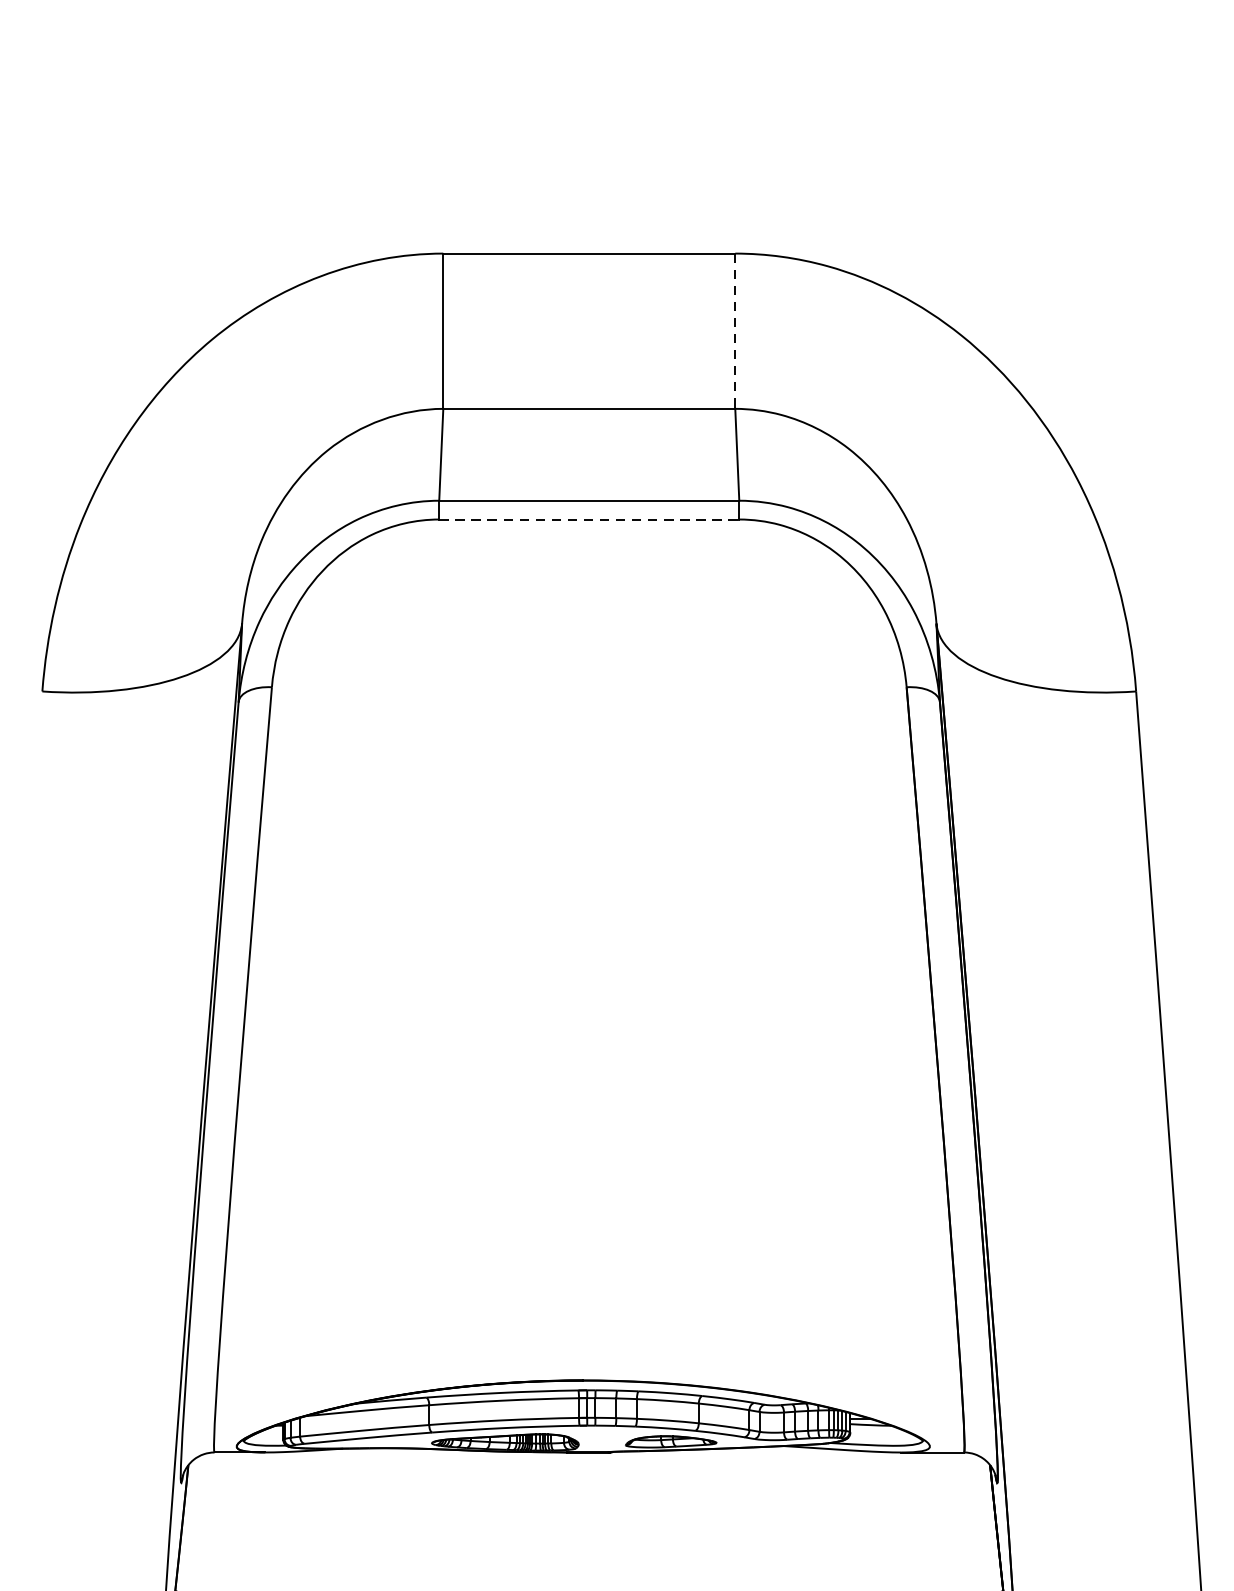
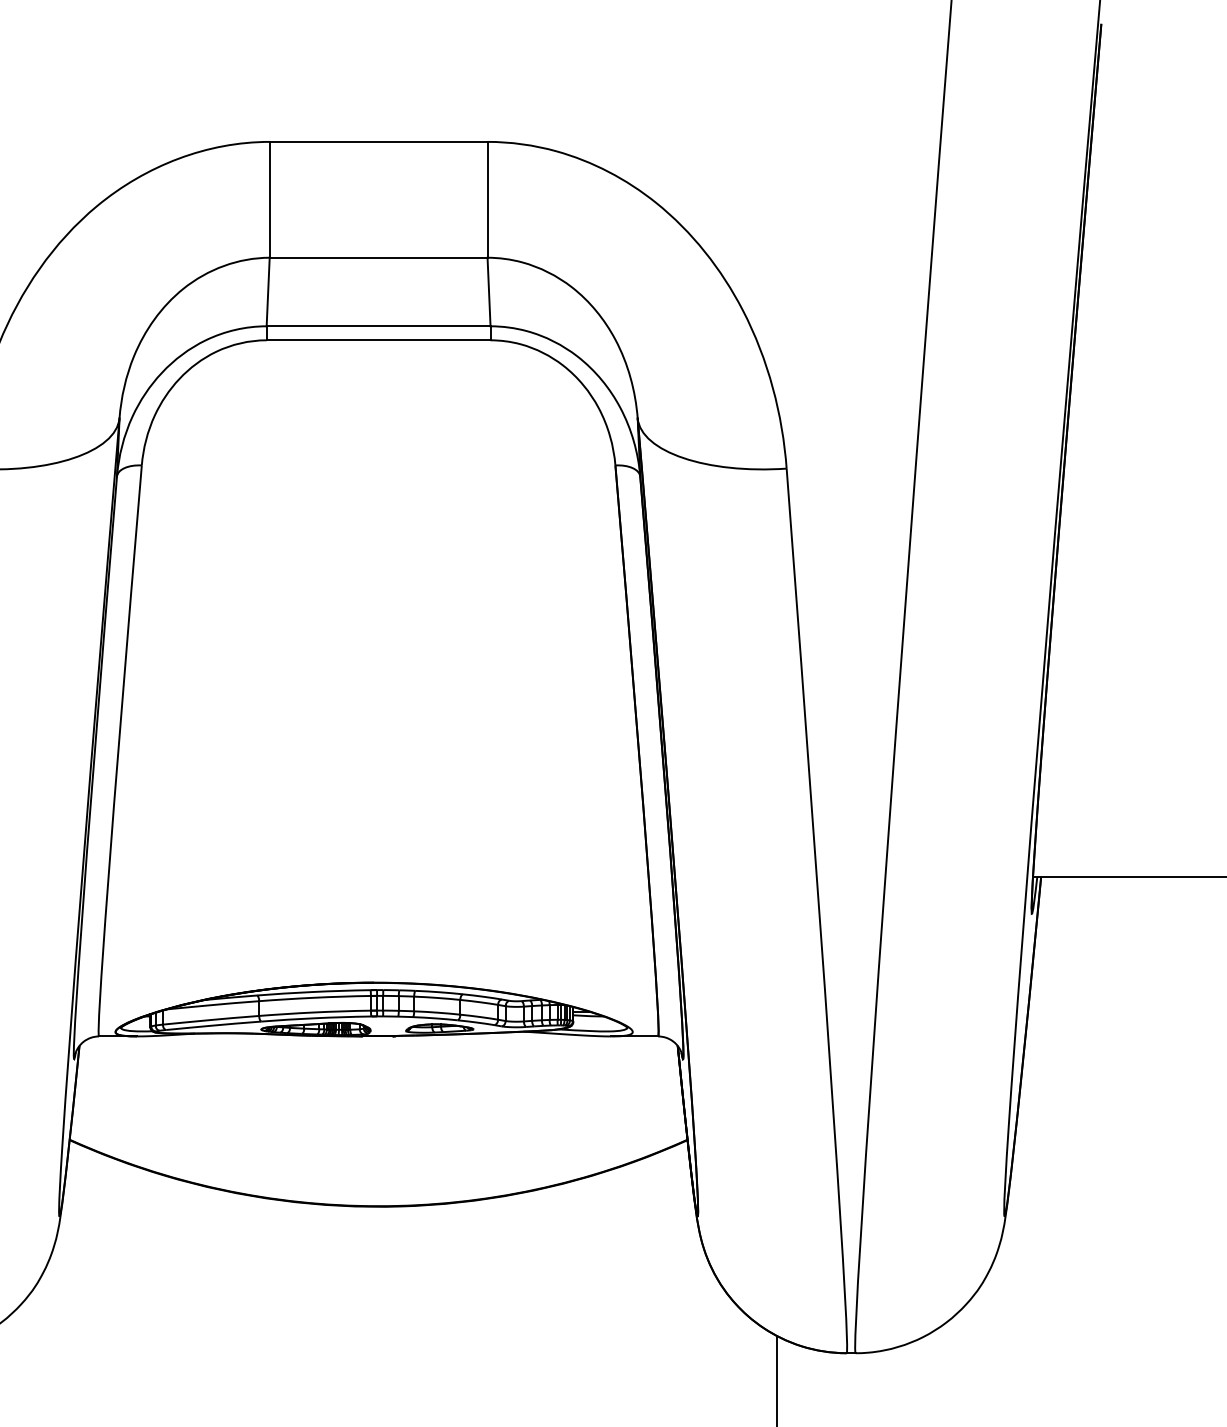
line: (735, 330) -> (487, 199), dashed -> solid
line: (589, 519) -> (378, 340), dashed -> solid

